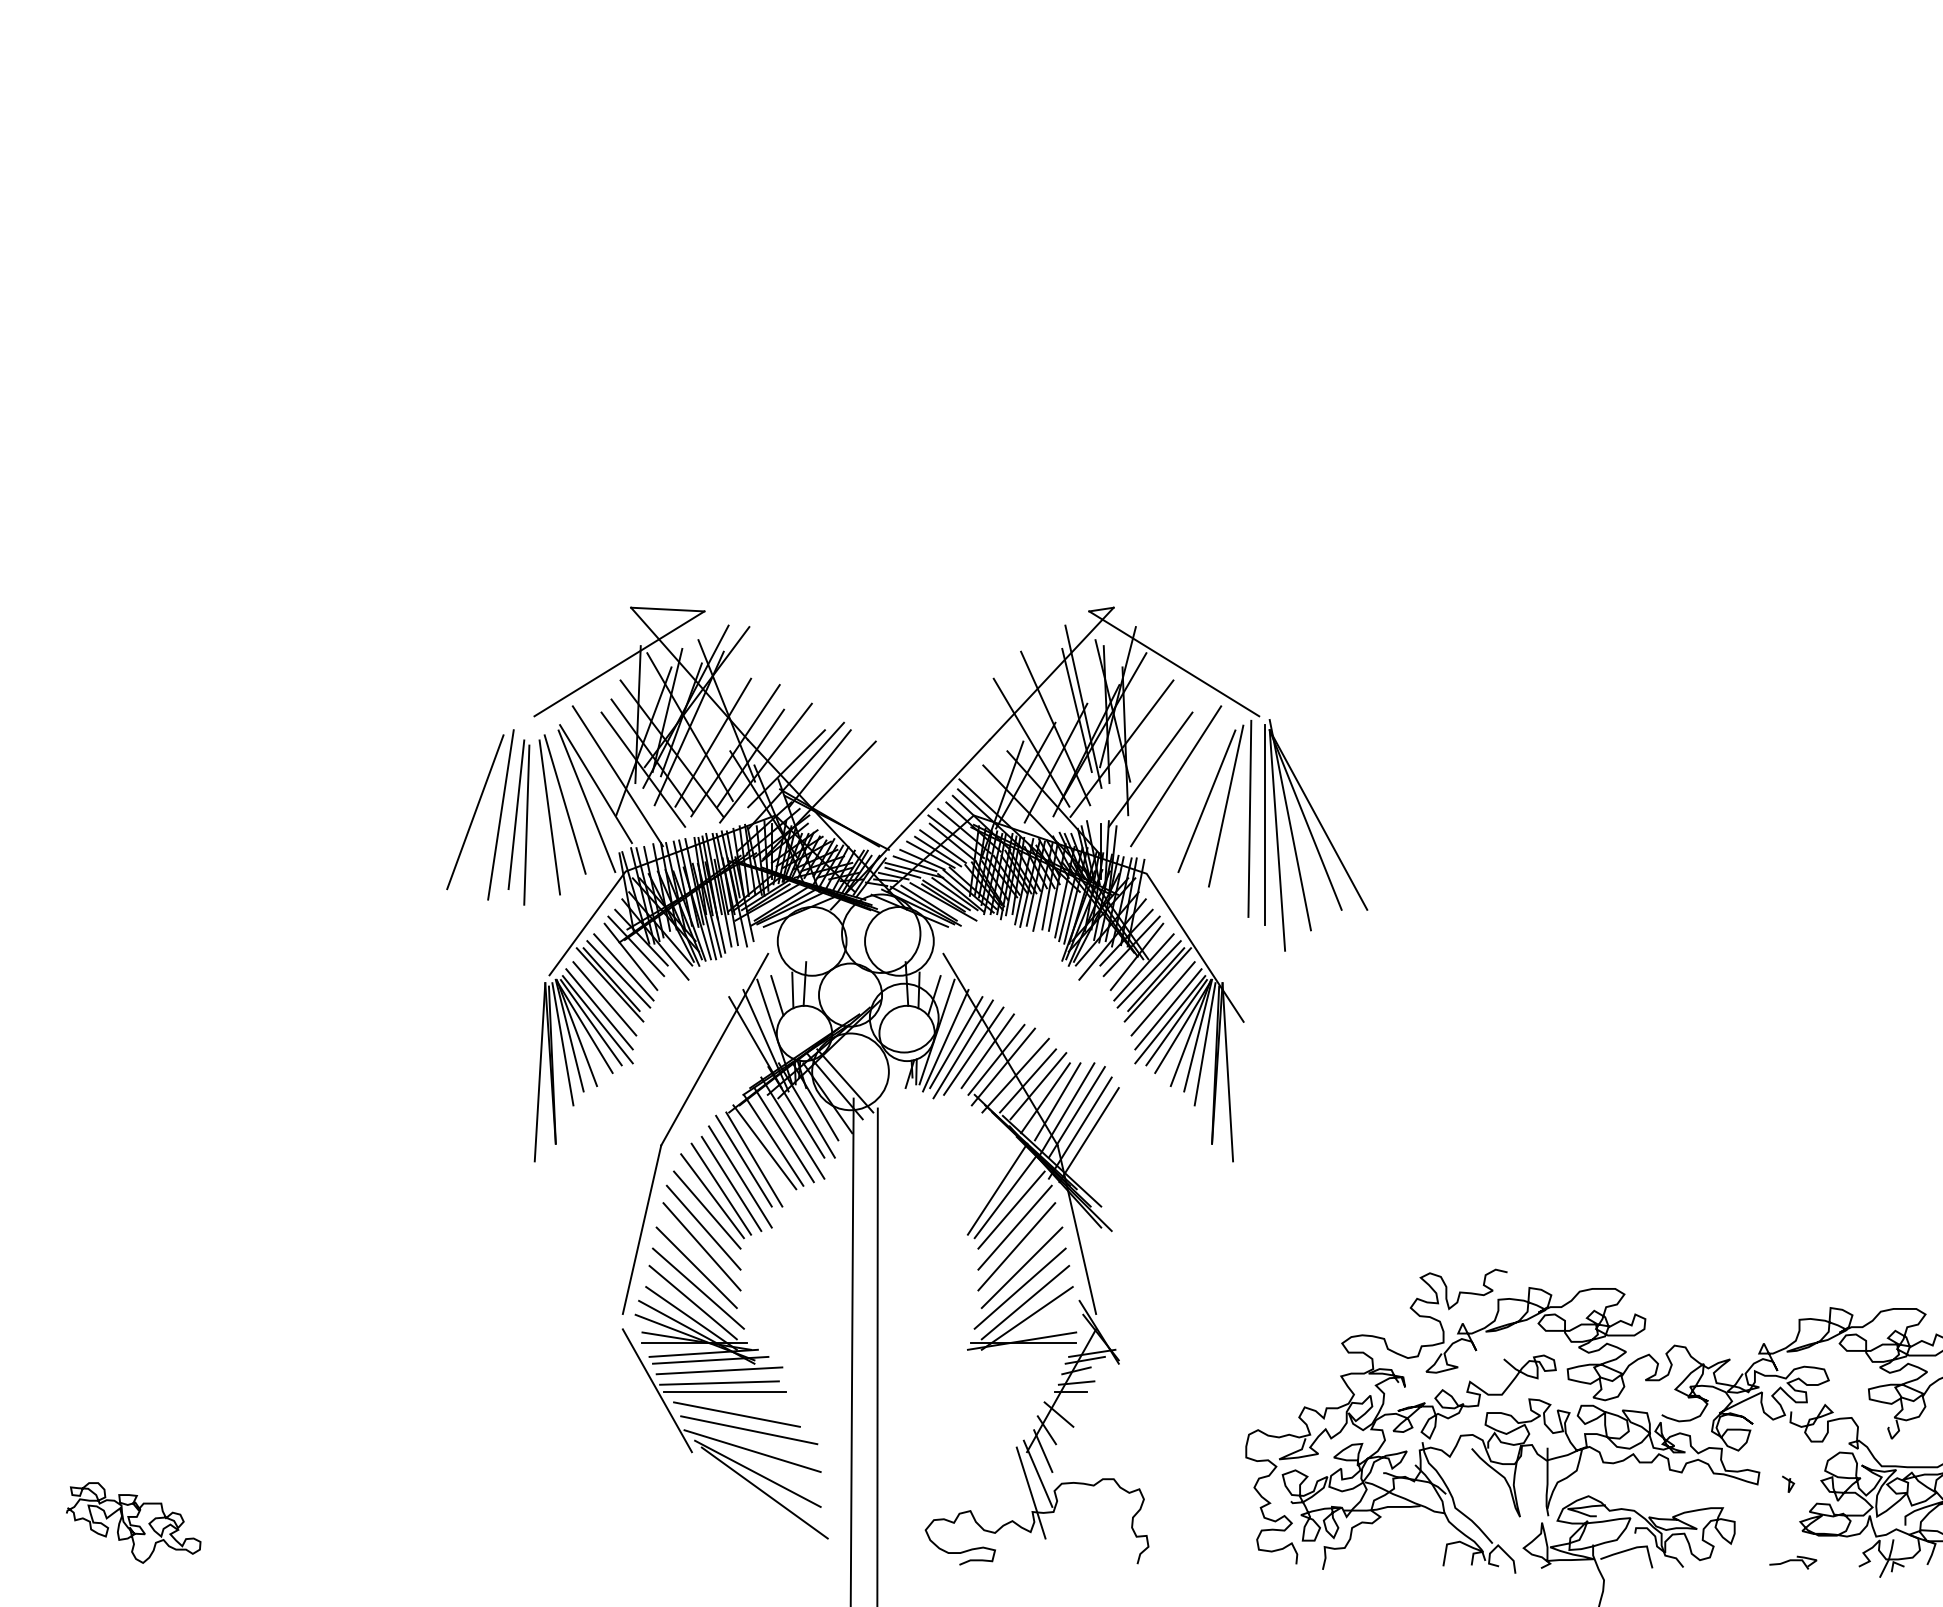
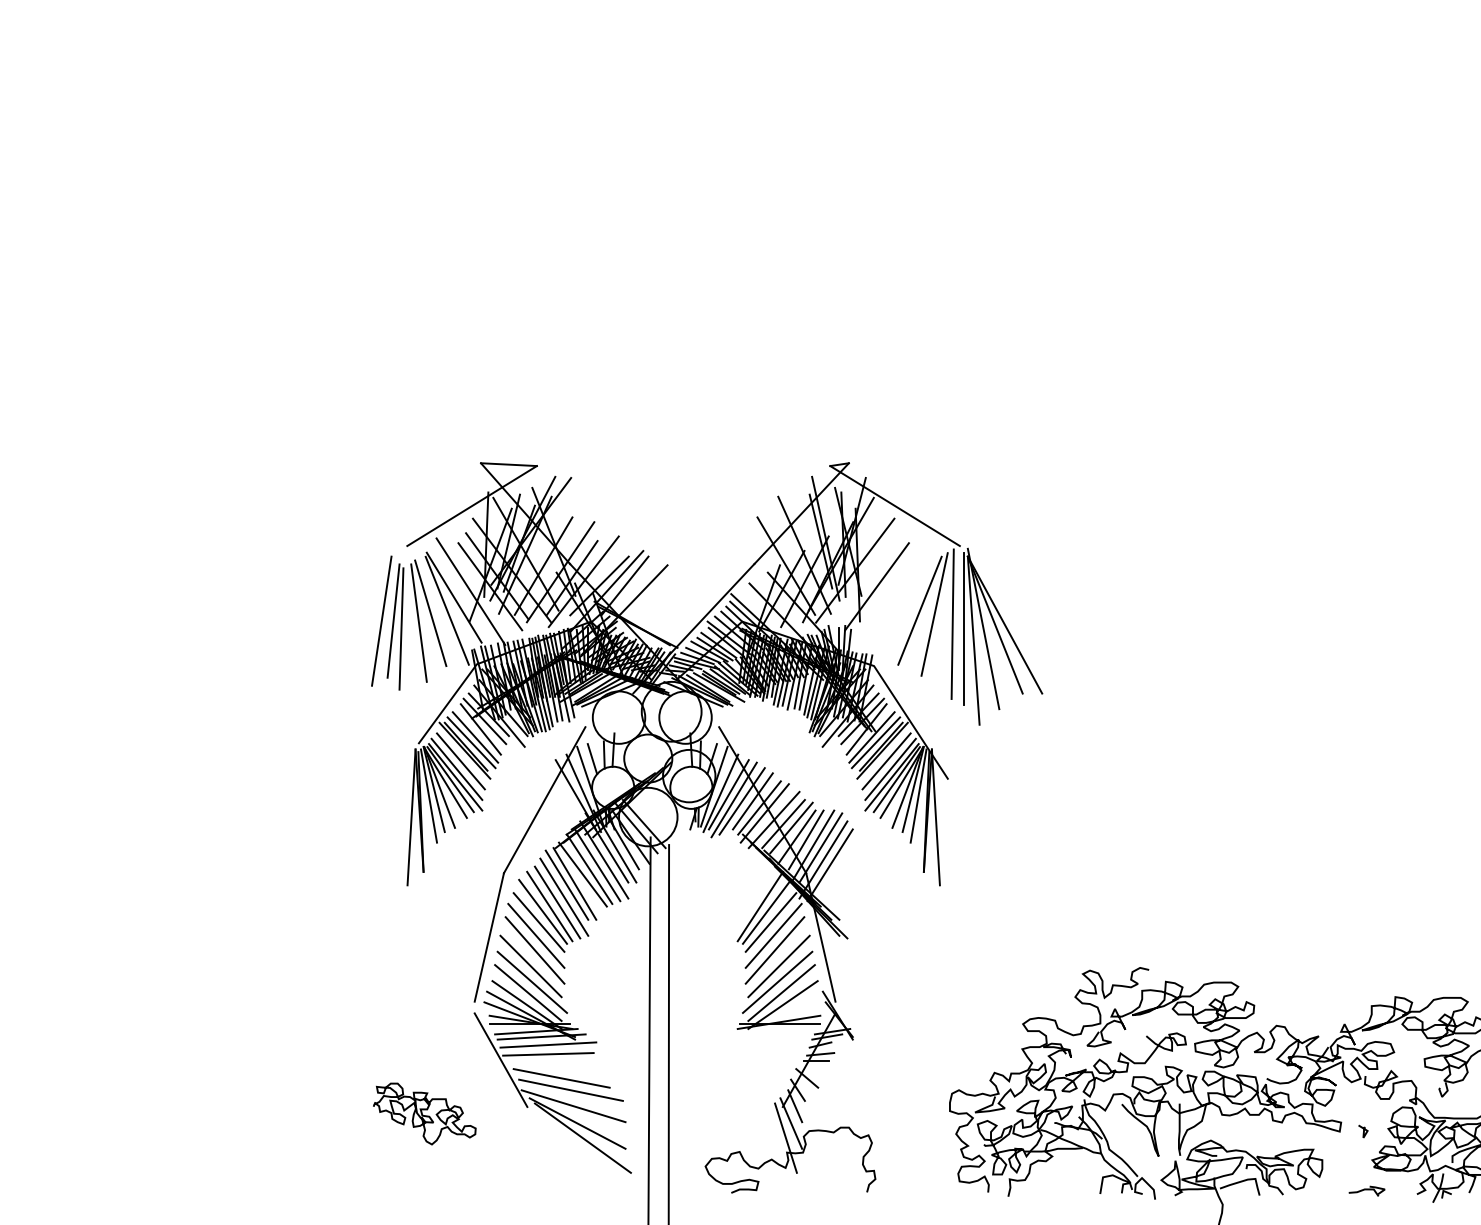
line: (1176, 775) -> (896, 591), removed
line: (474, 811) -> (361, 618), removed
line: (724, 1392) -> (552, 1061), removed
curve: (132, 1523) -> (423, 1114), moved

